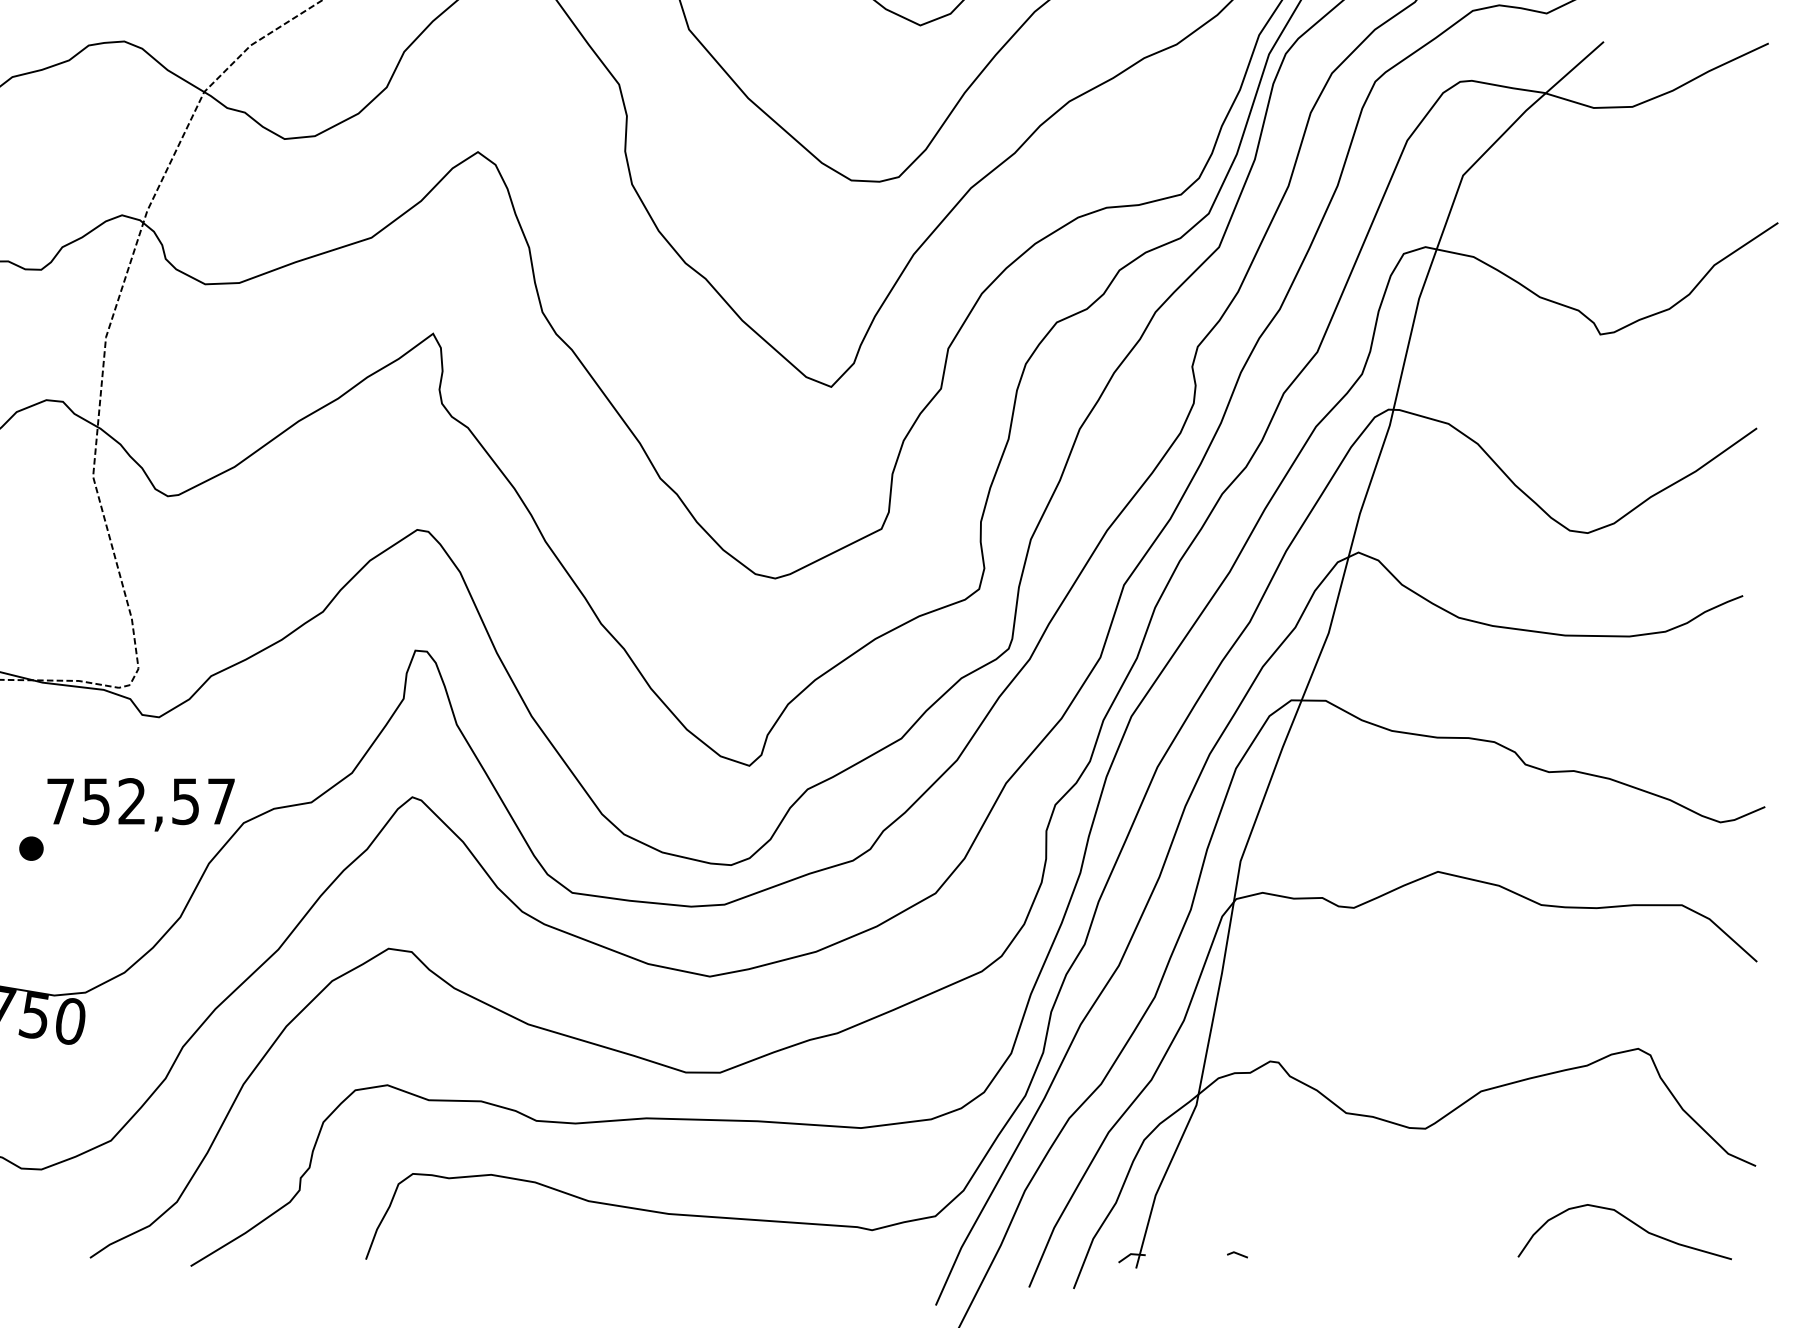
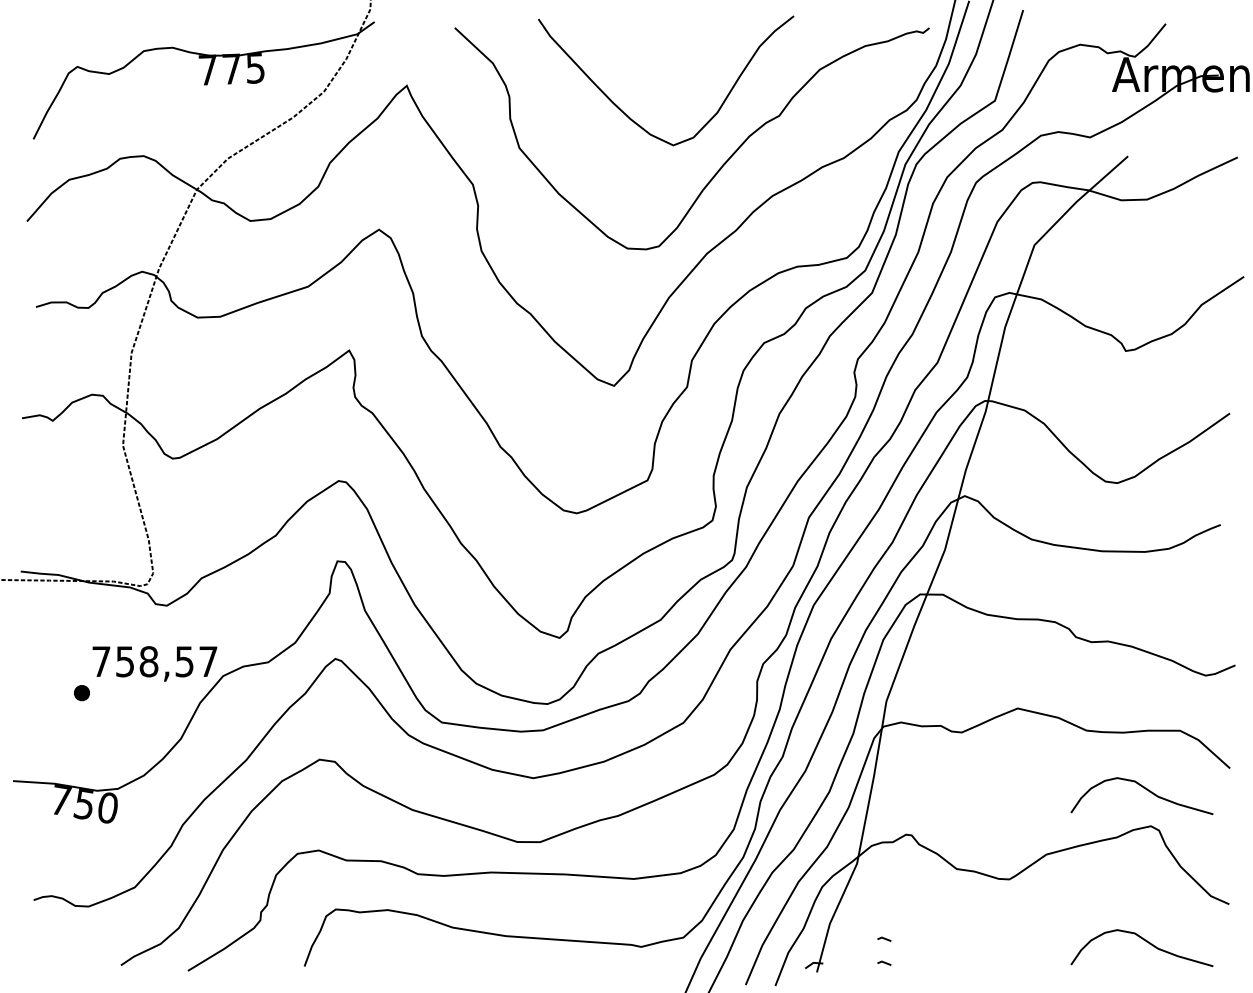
text: (131, 801) -> (148, 661), 752,57 -> 758,57
curve: (1631, 995) -> (1146, 790), added
line: (1237, 1217) -> (884, 938), added

